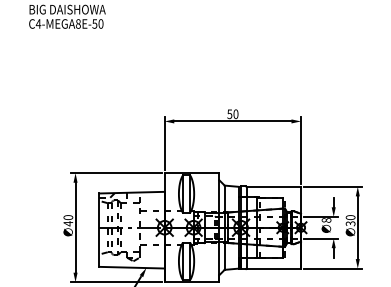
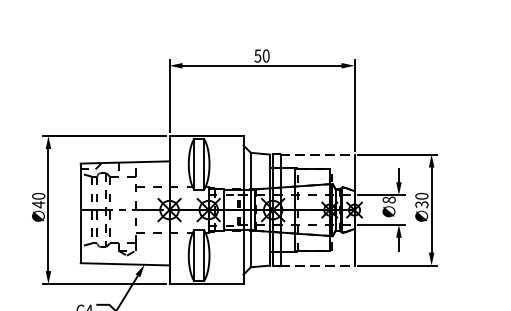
line: (274, 186) -> (318, 154), solid -> dashed
line: (274, 268) -> (318, 265), solid -> dashed

